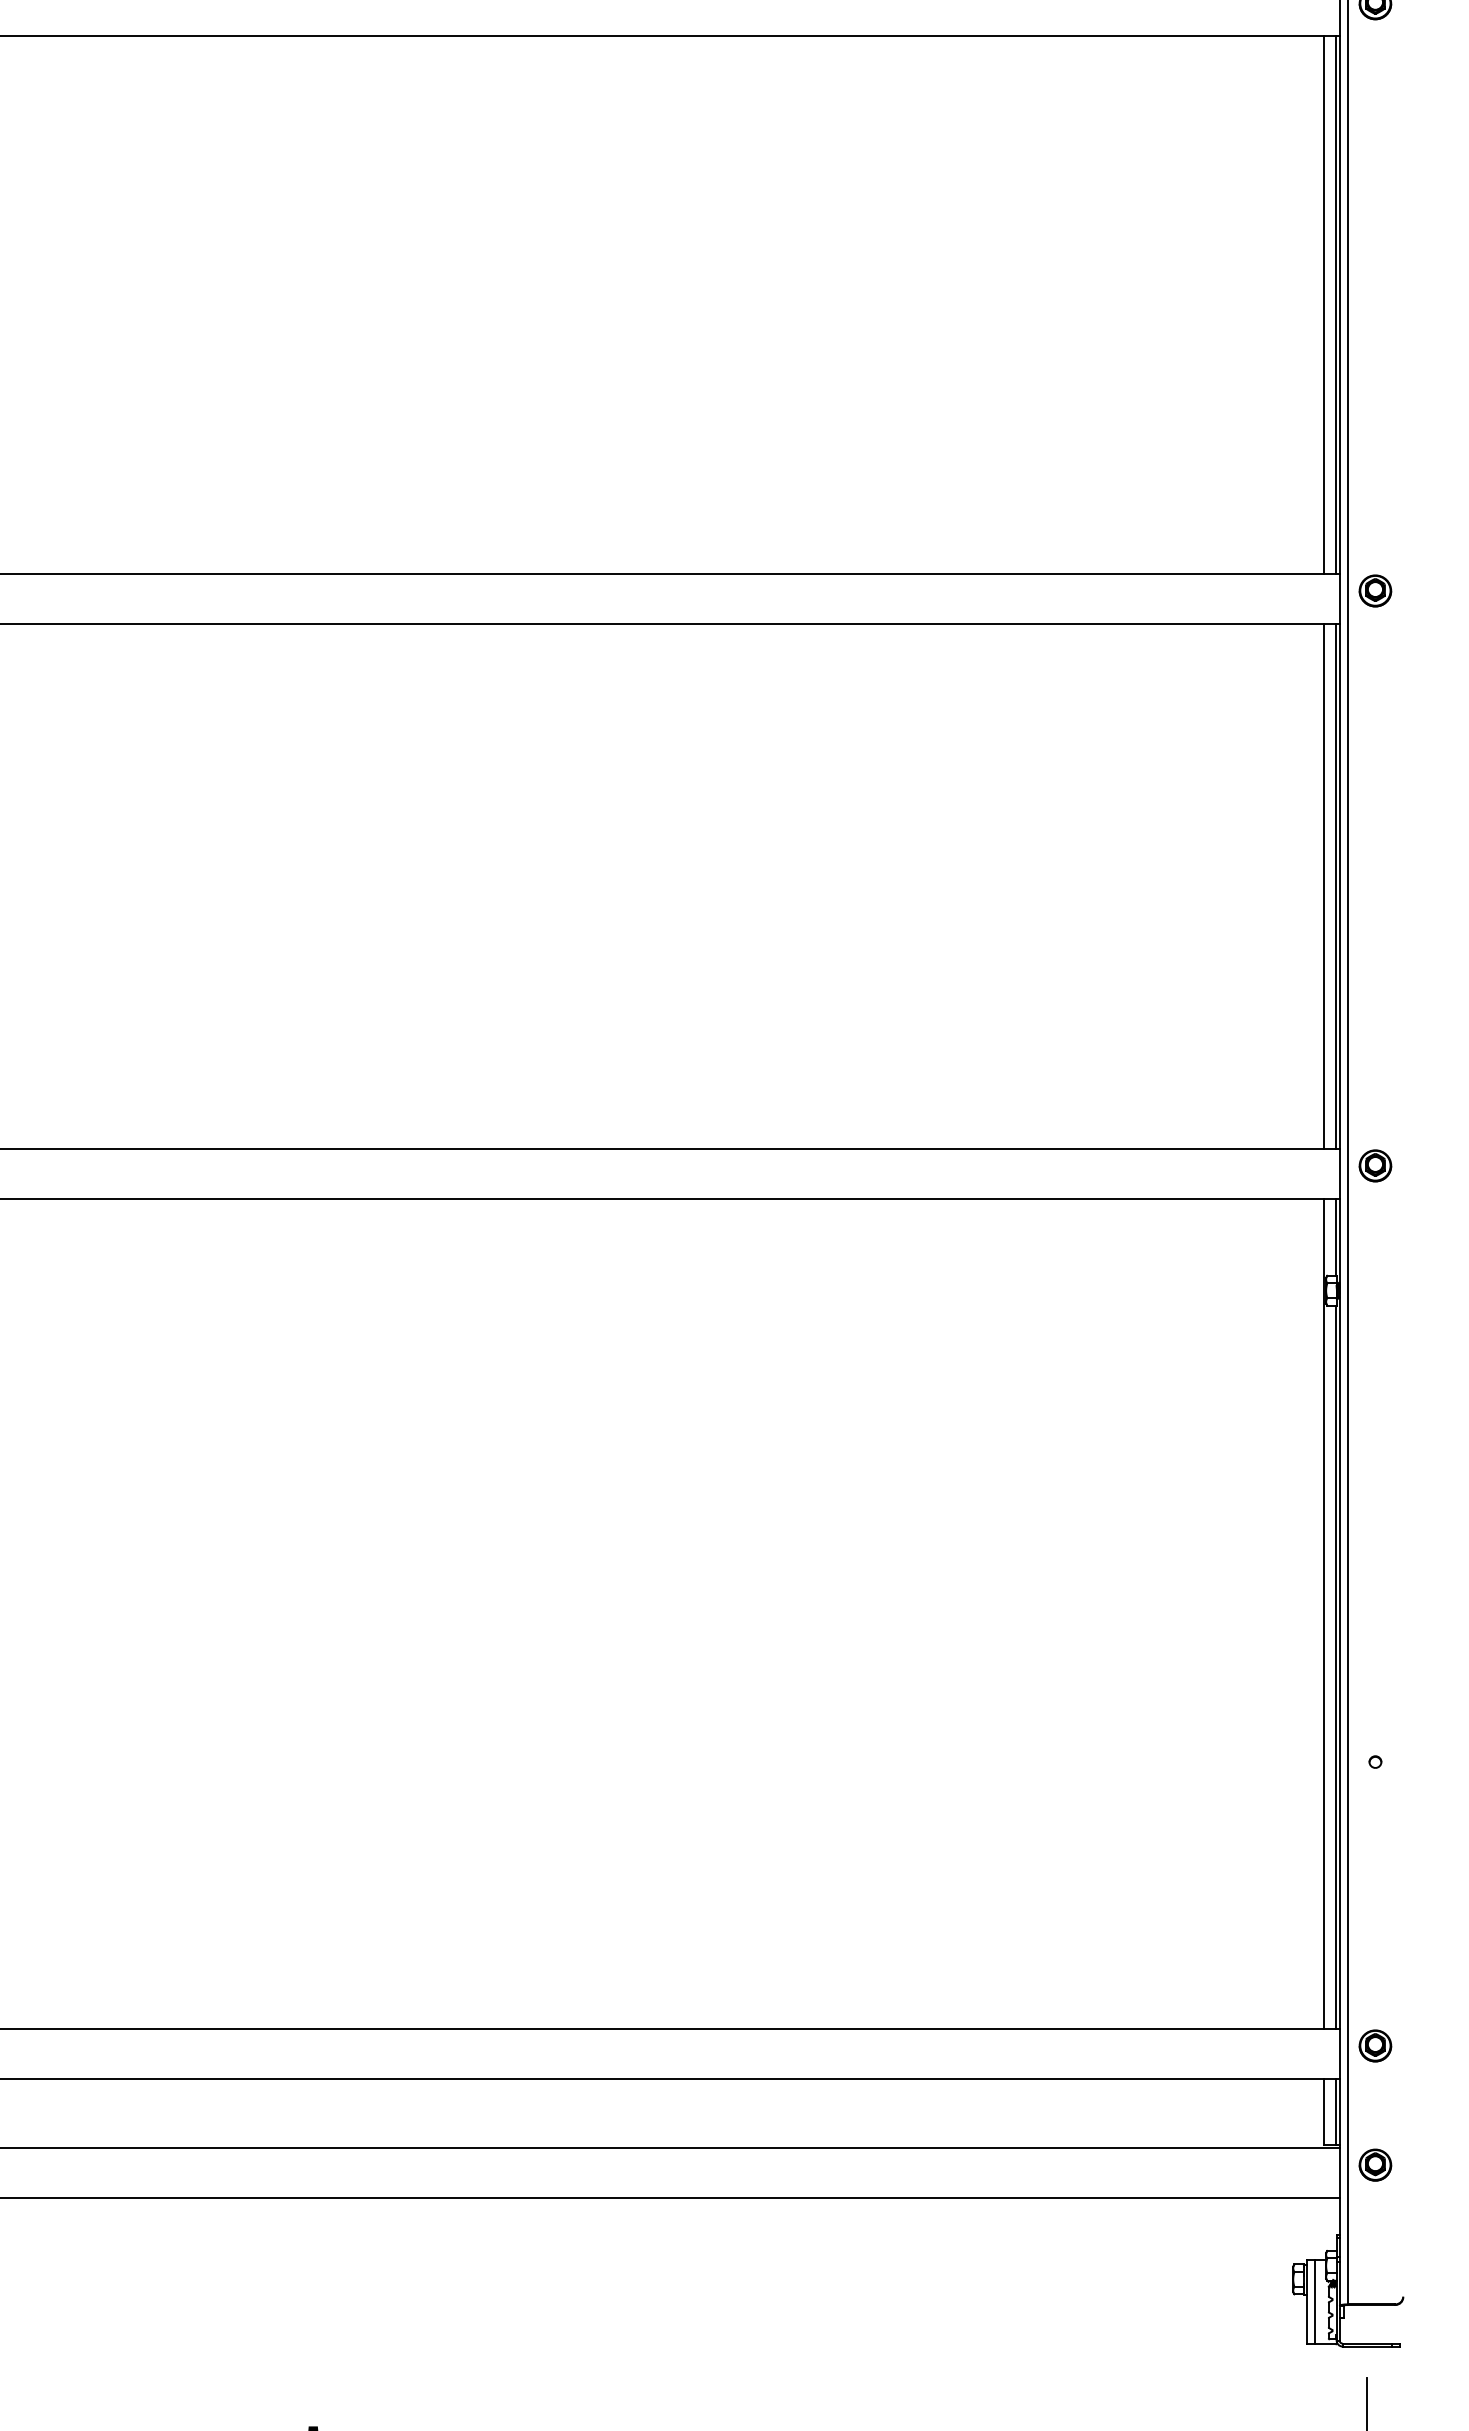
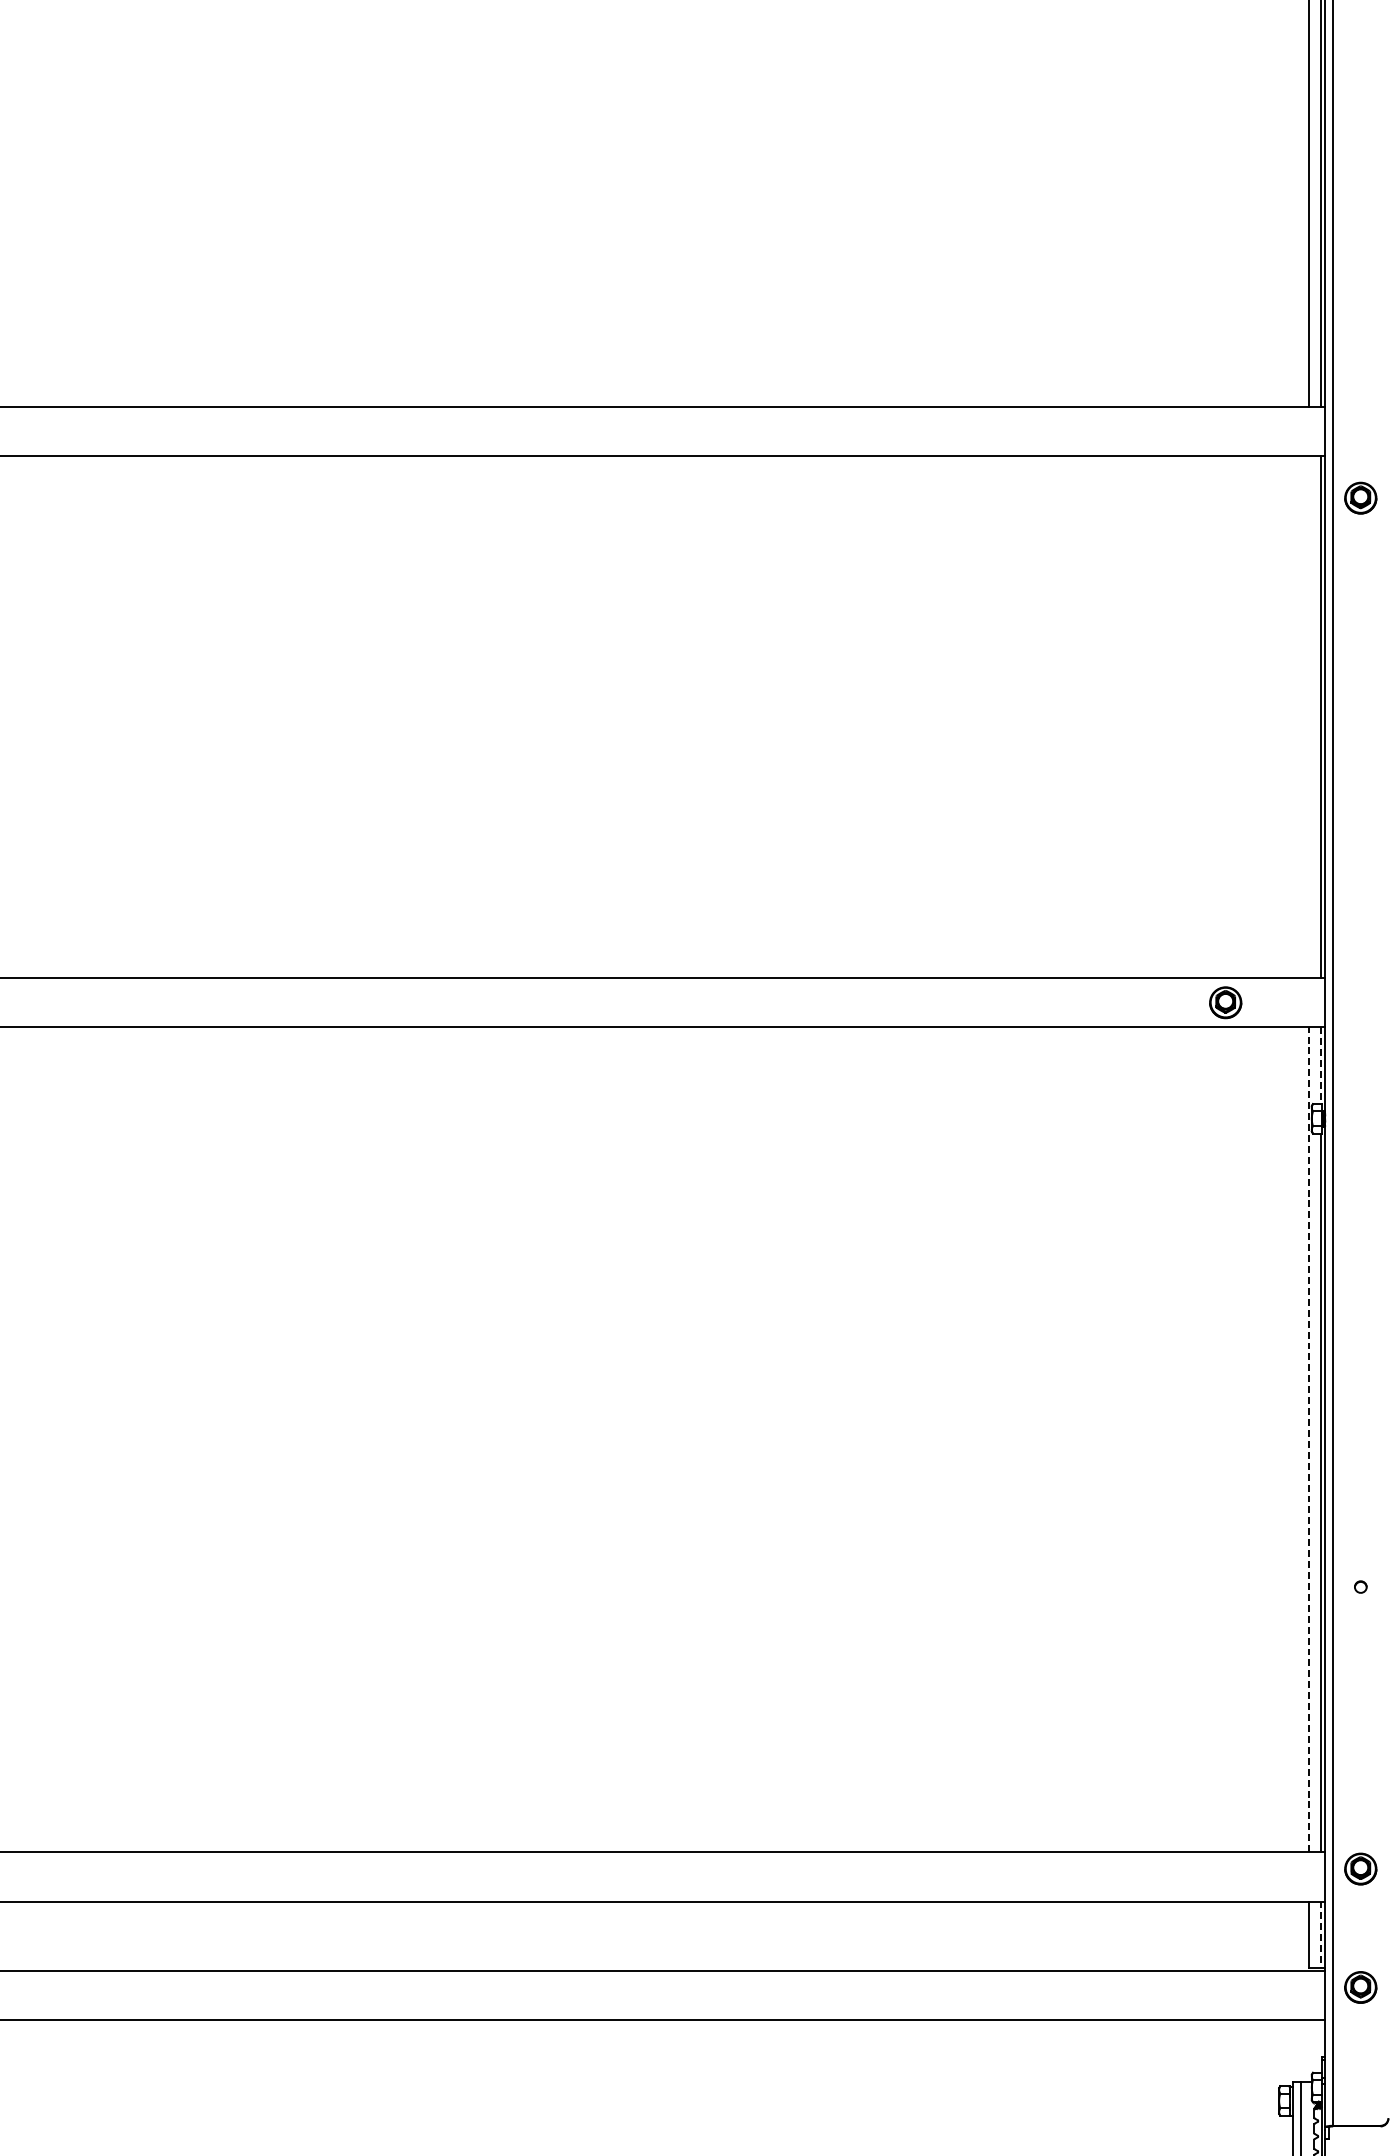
part: (1375, 590) -> (1360, 497), moved
line: (1323, 885) -> (1309, 716), removed
part: (1375, 1165) -> (1225, 1002), moved
line: (1335, 1237) -> (1321, 1065), solid -> dashed
line: (1323, 1613) -> (1309, 1439), solid -> dashed
line: (1335, 2112) -> (1321, 1935), solid -> dashed

